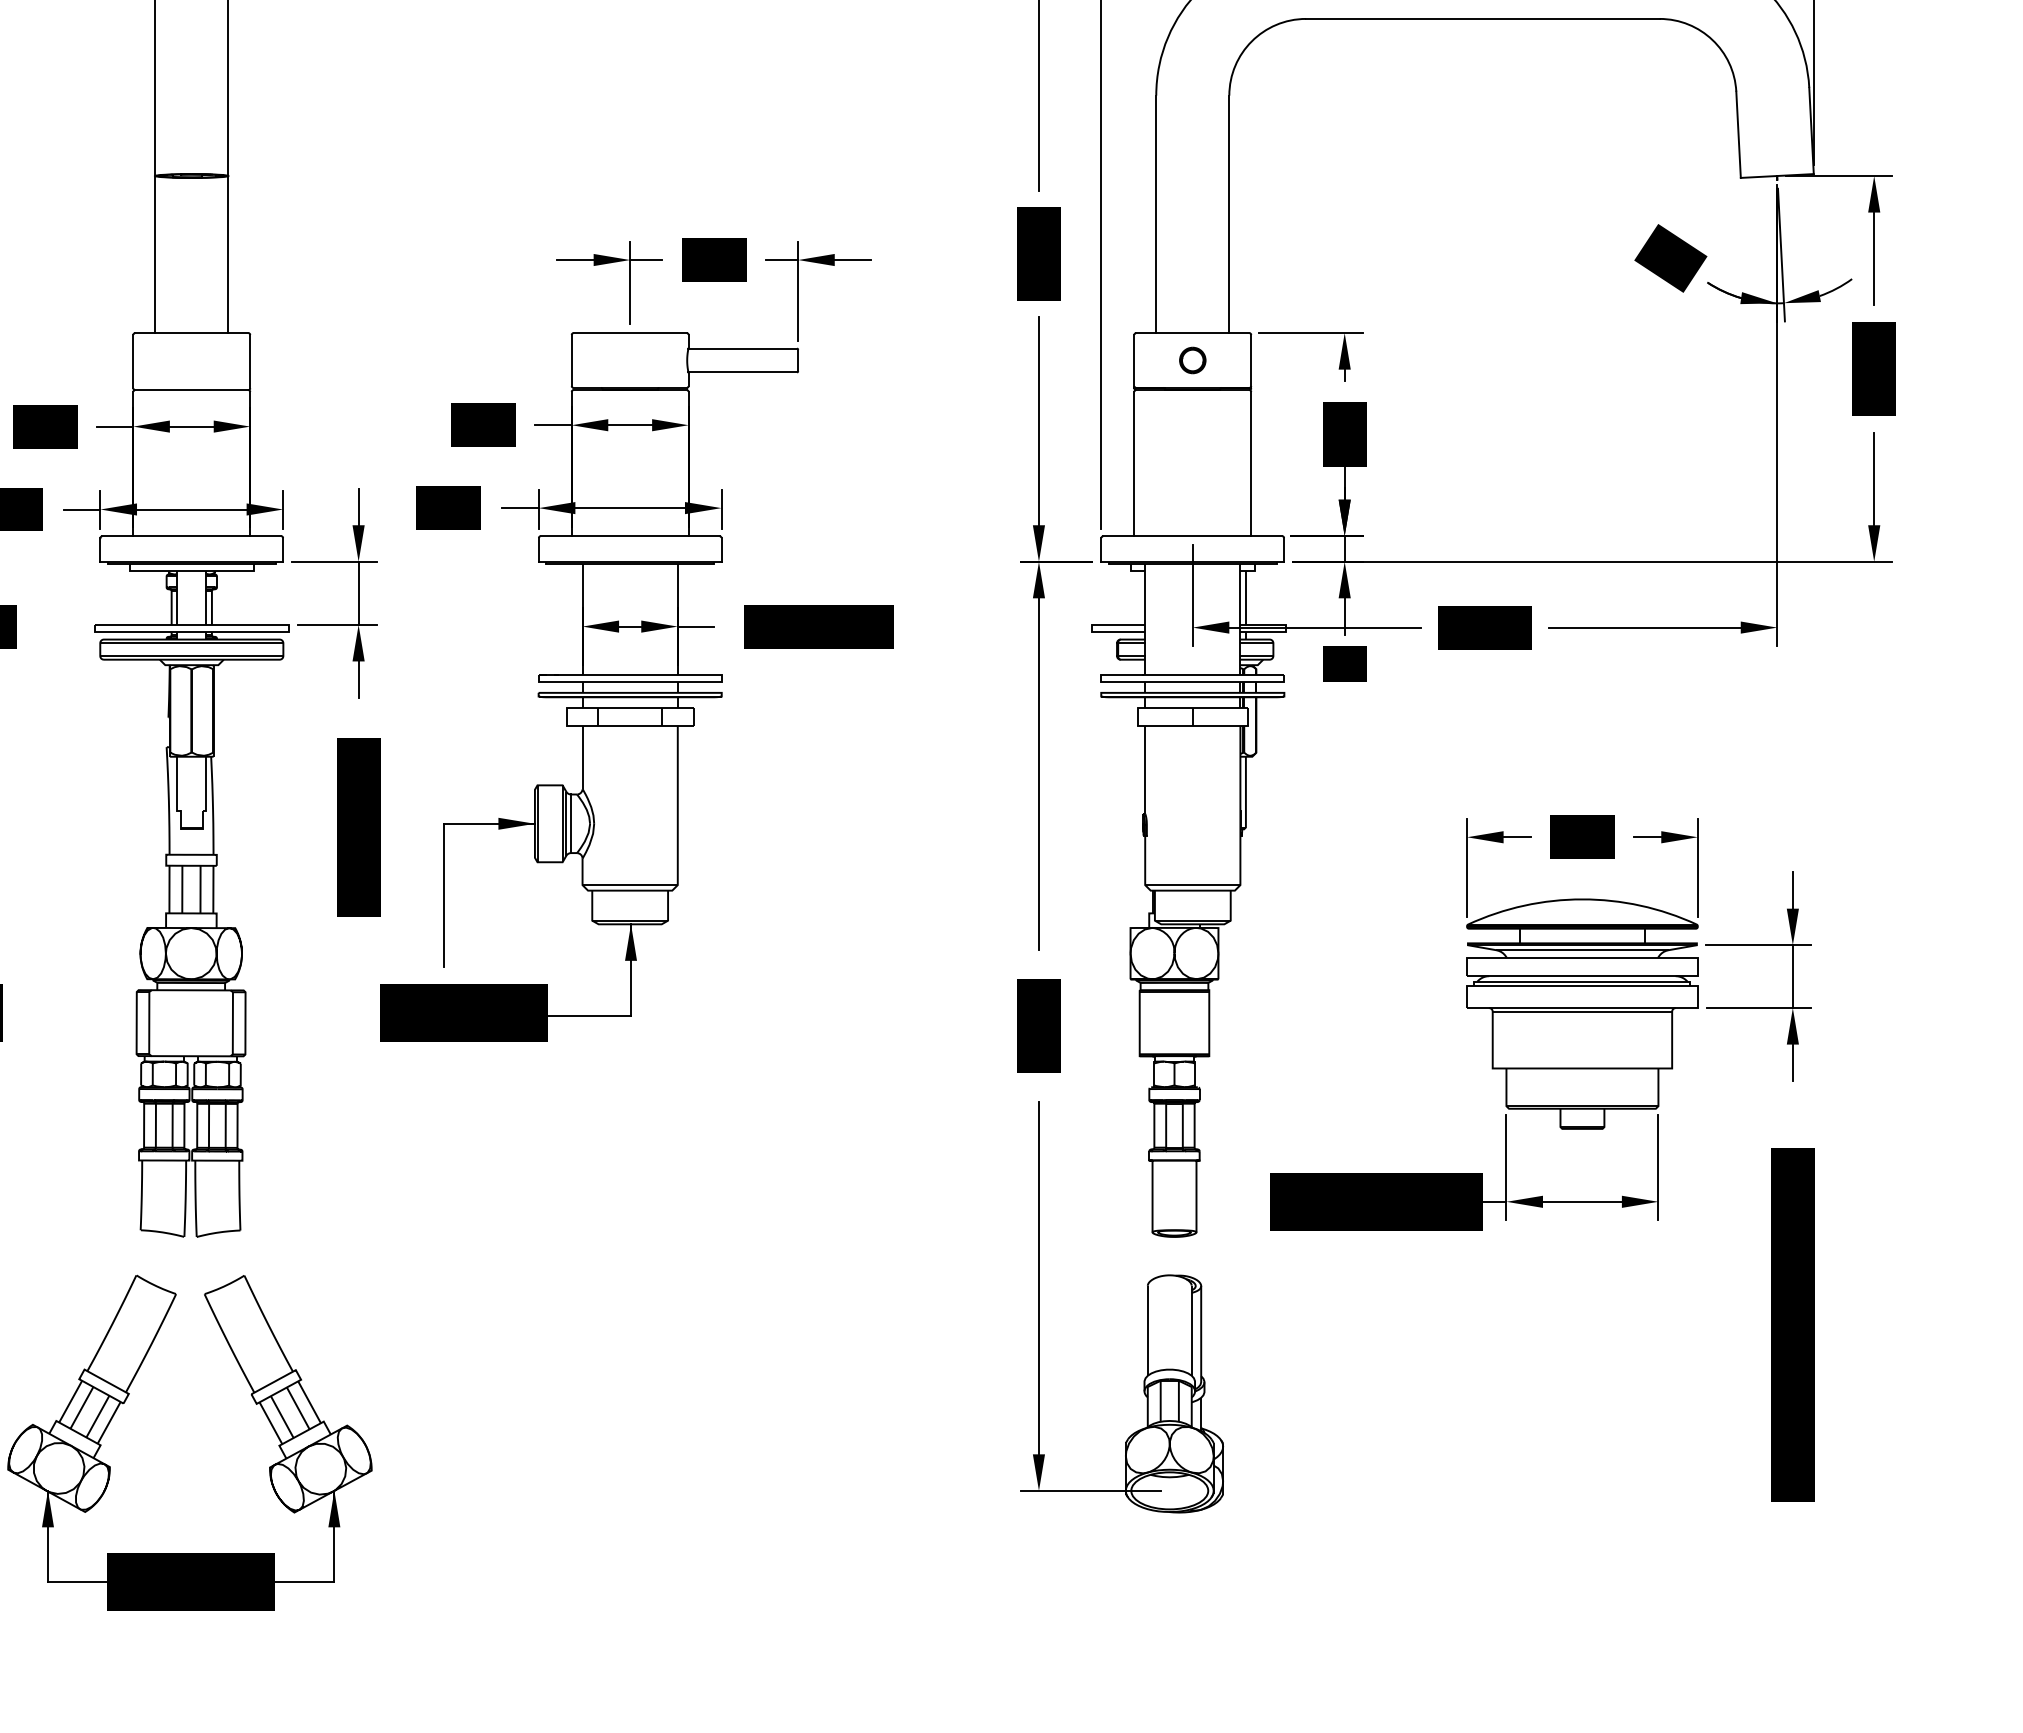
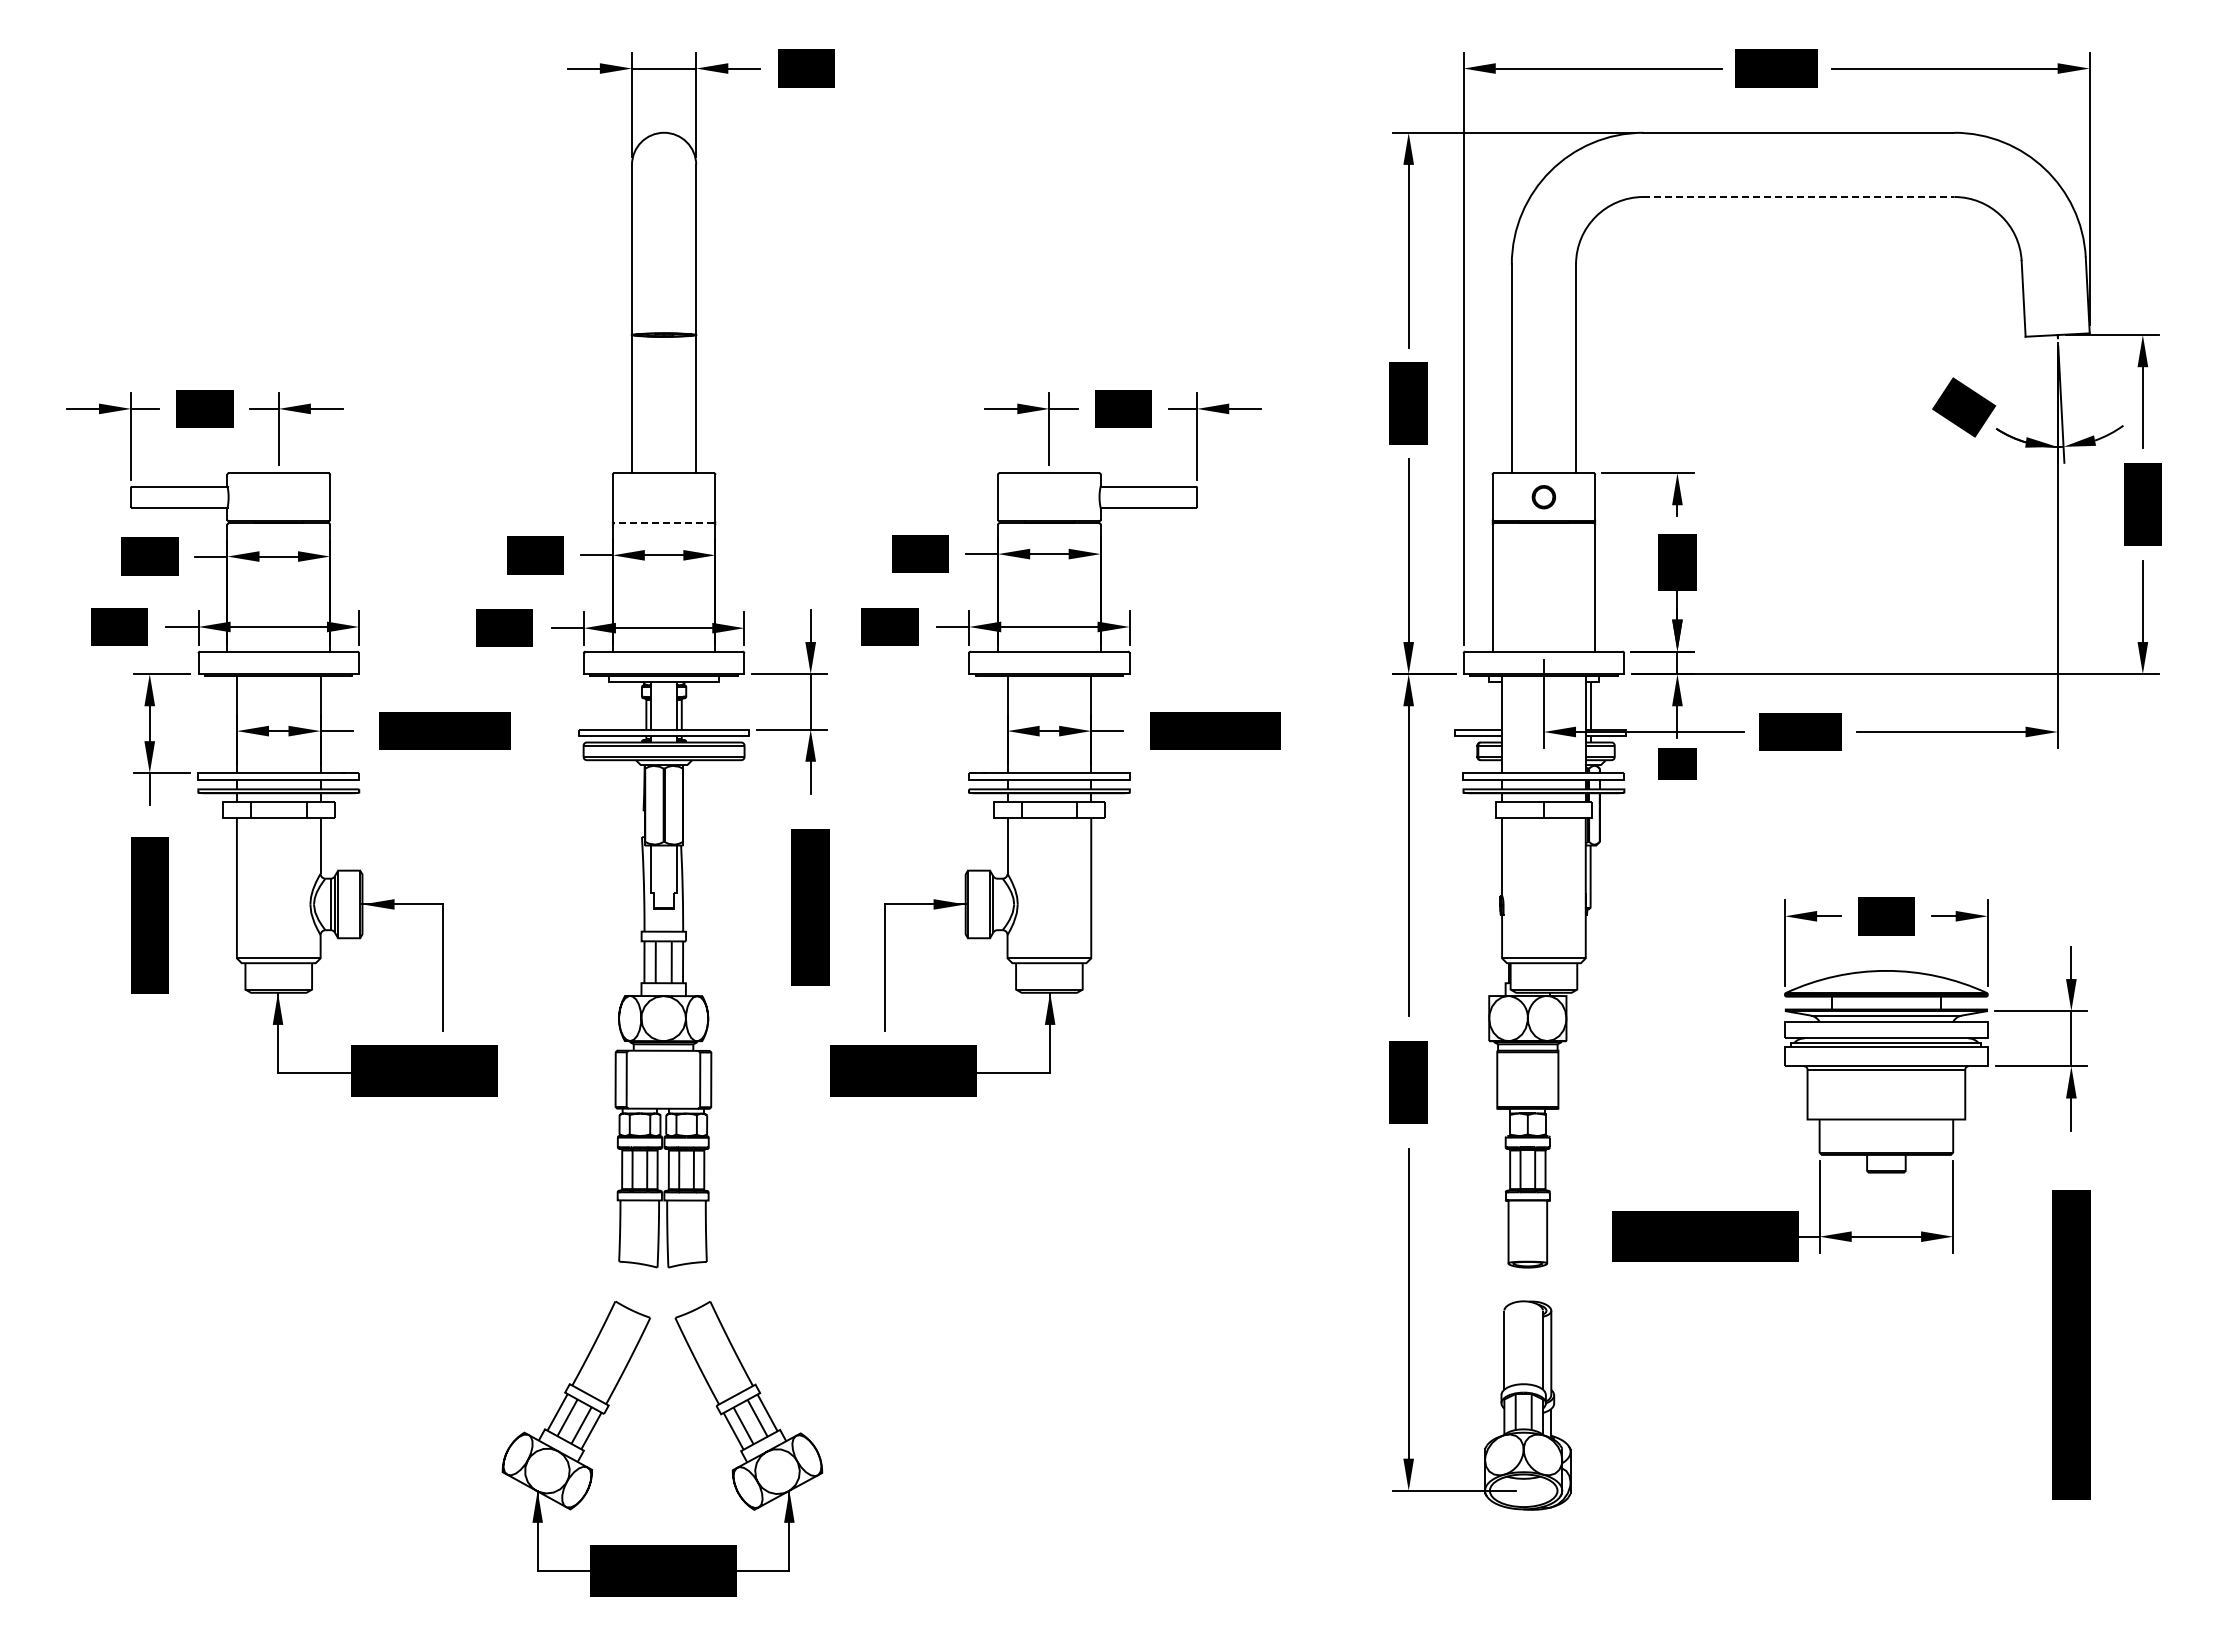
line: (1483, 19) -> (1799, 197), solid -> dashed
line: (192, 390) -> (664, 523), solid -> dashed
line: (571, 823) -> (997, 904), removed

